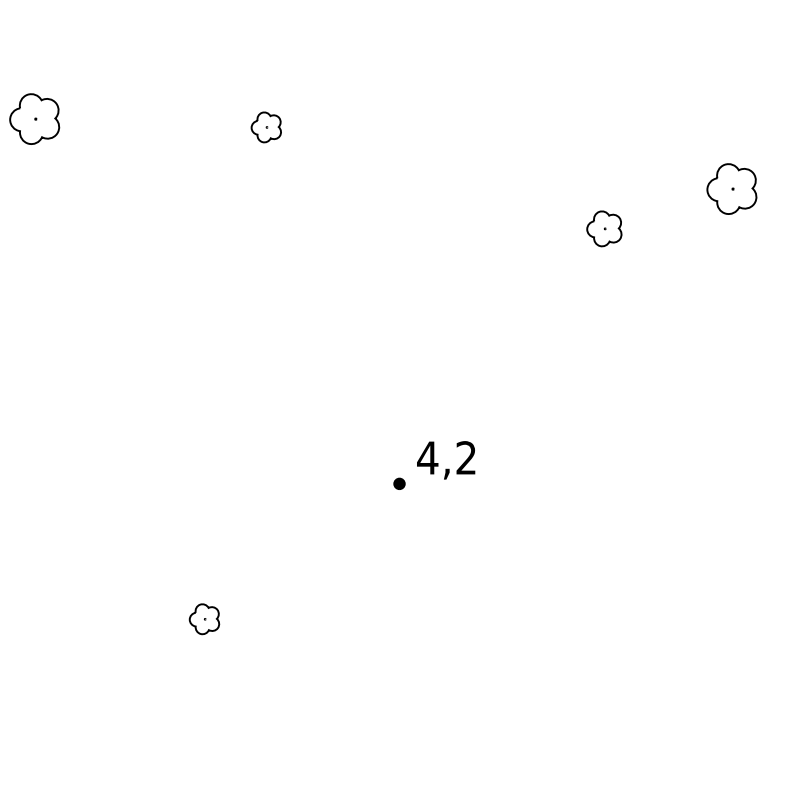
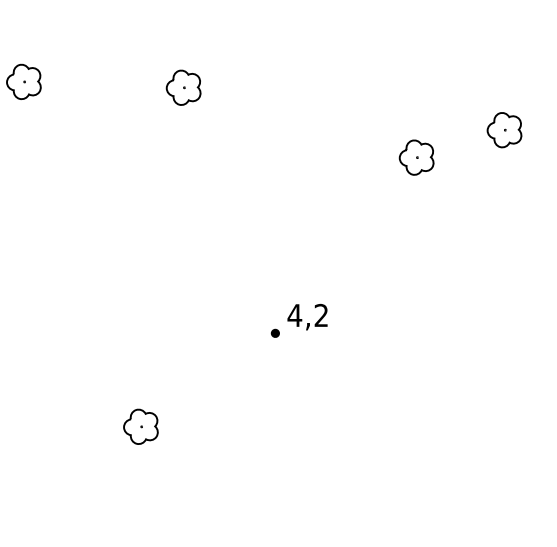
part: (266, 127) -> (183, 87), size x1.67
part: (604, 228) -> (416, 157), size x1.43
part: (203, 618) -> (140, 426), size x1.67

